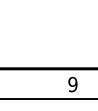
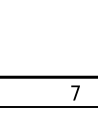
text: (72, 84) -> (75, 92), 9 -> 7

